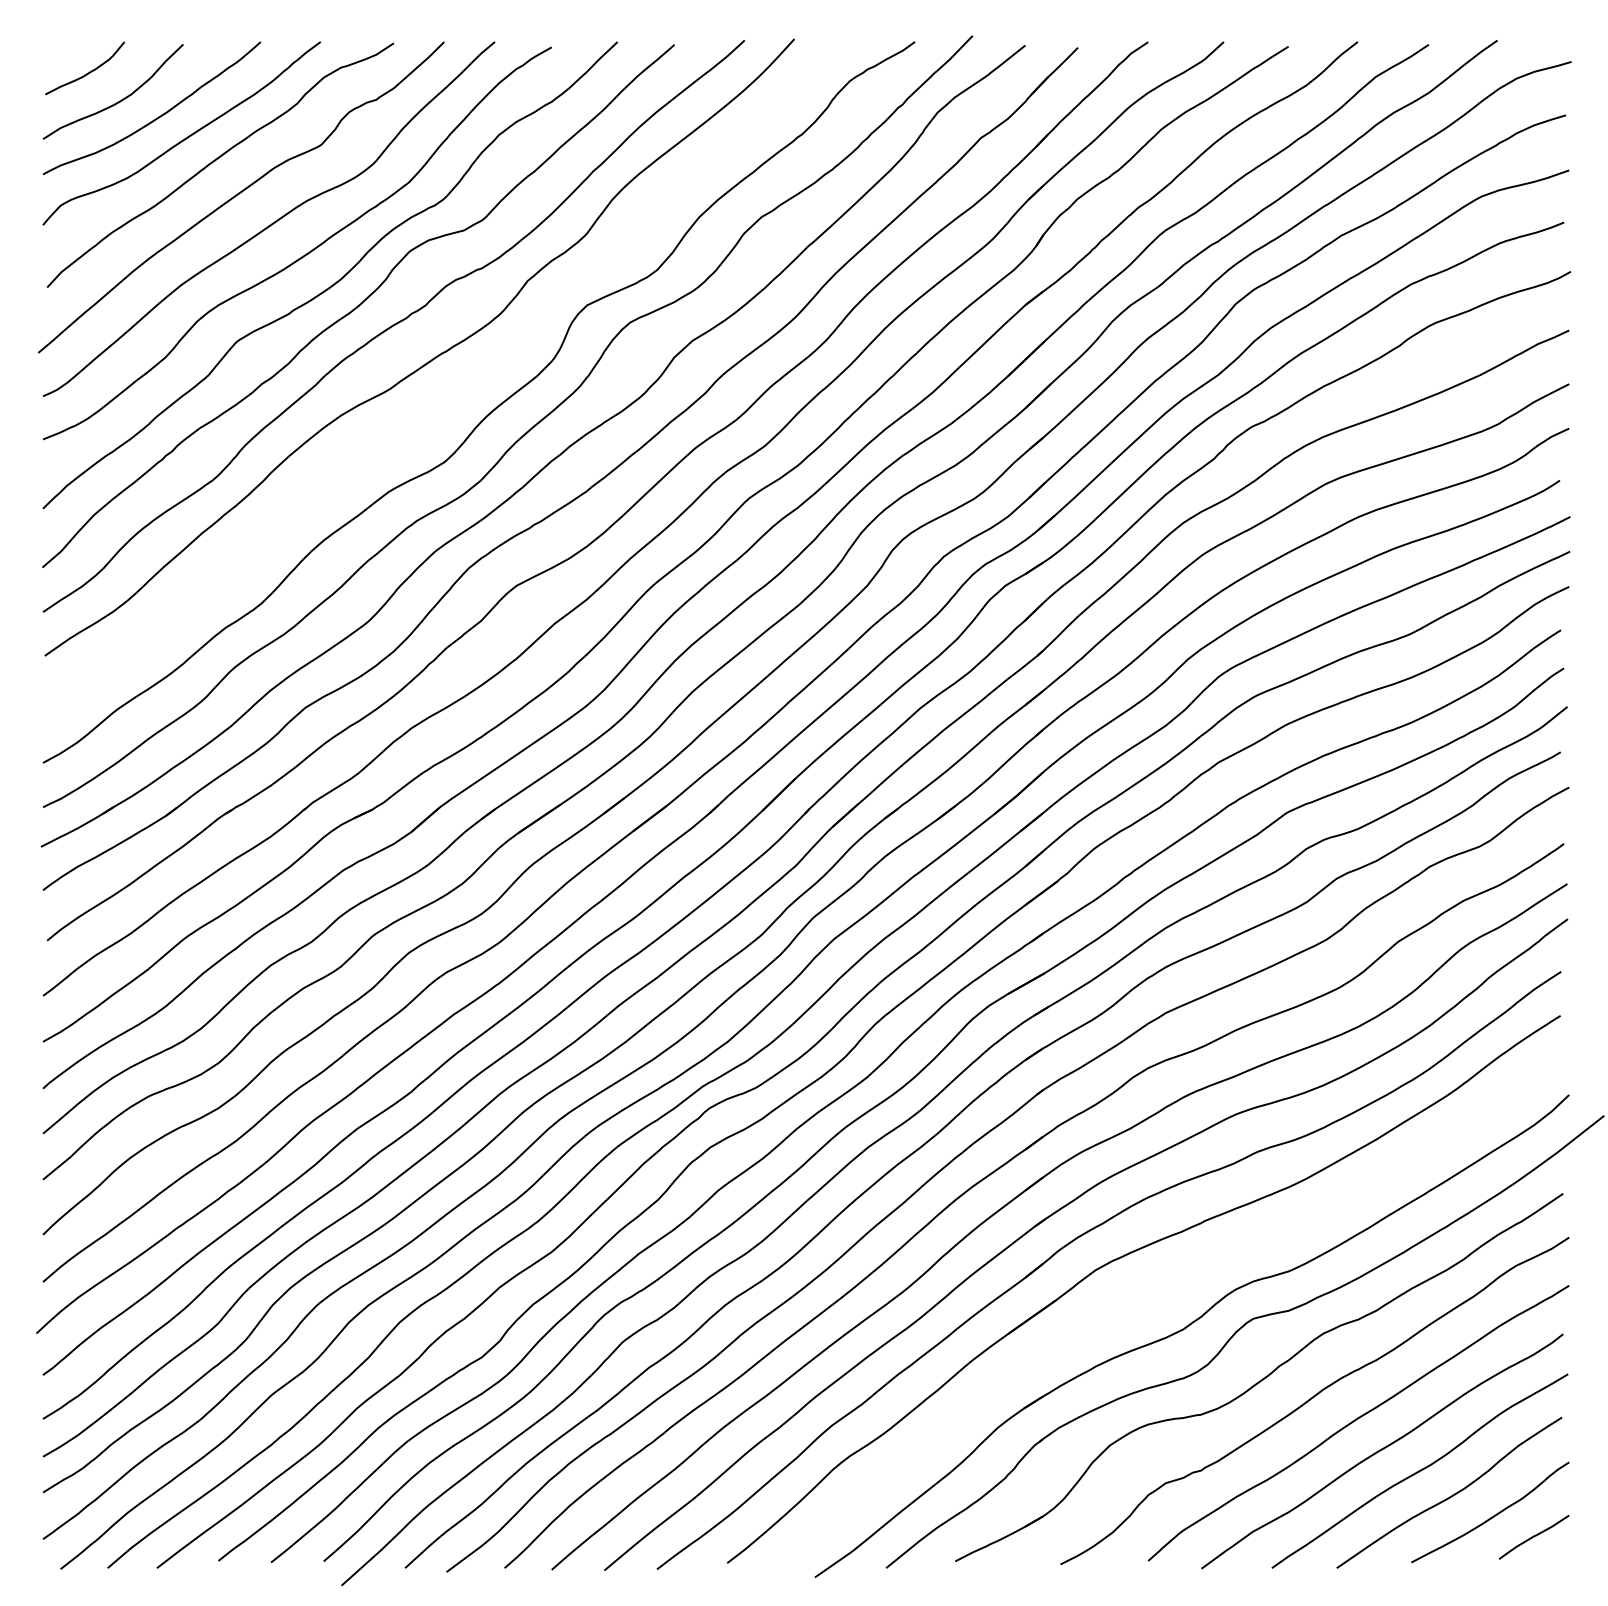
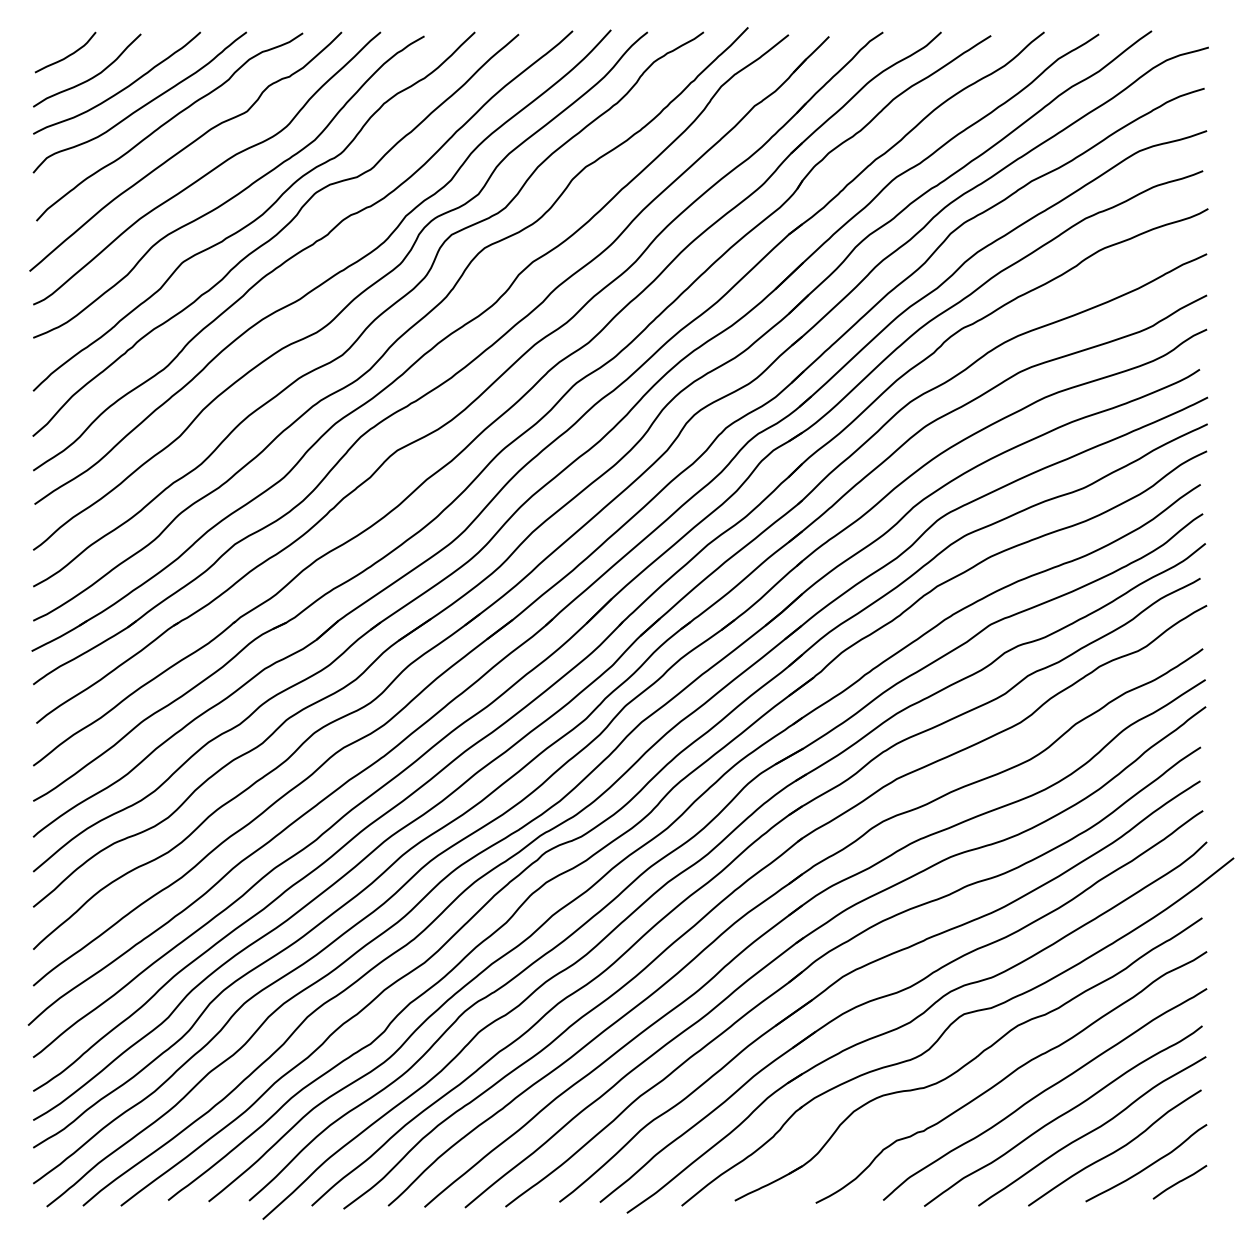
curve: (456, 391) -> (351, 301), added
part: (1167, 1291) -> (898, 993), added

